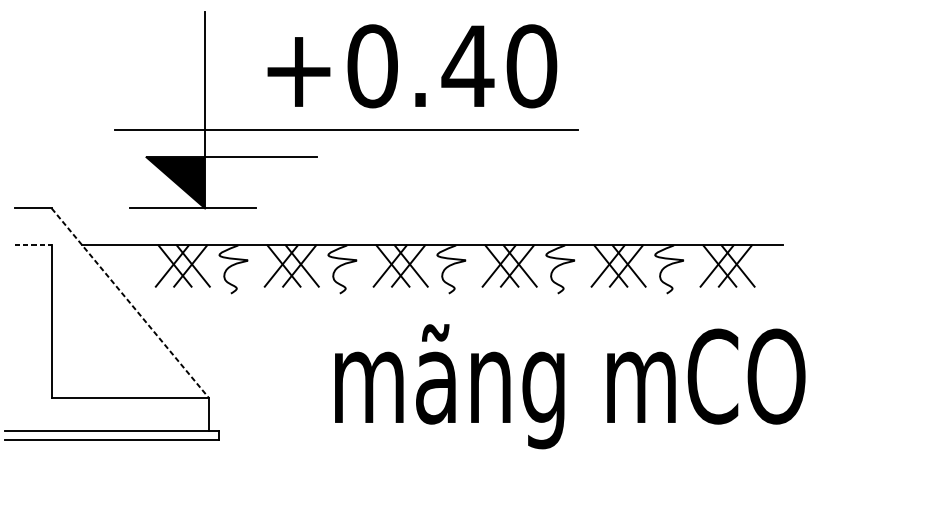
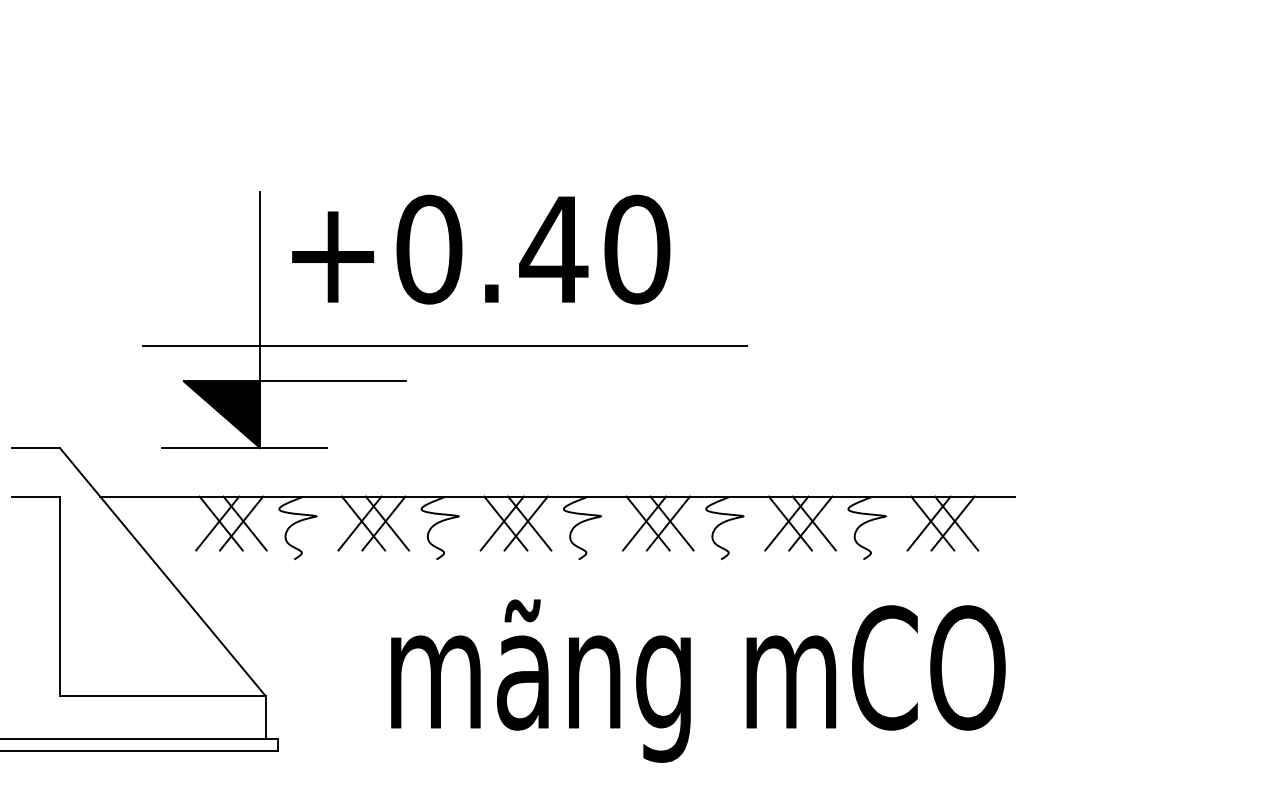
text: (412, 66) -> (481, 249), moved
line: (33, 245) -> (36, 496), dashed -> solid
line: (130, 303) -> (163, 572), dashed -> solid
text: (570, 386) -> (698, 680), moved

